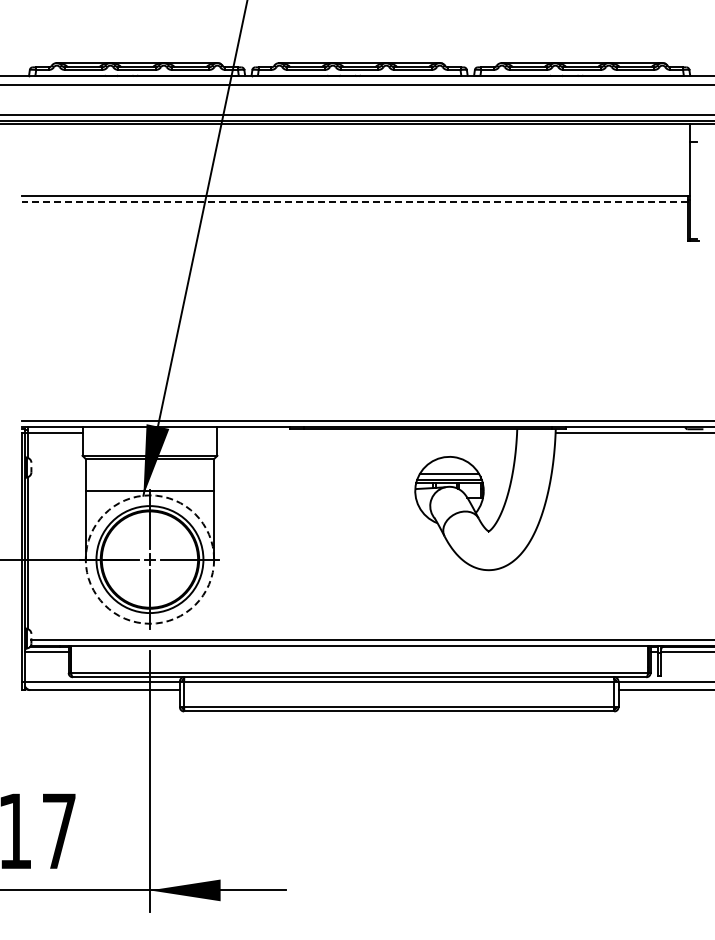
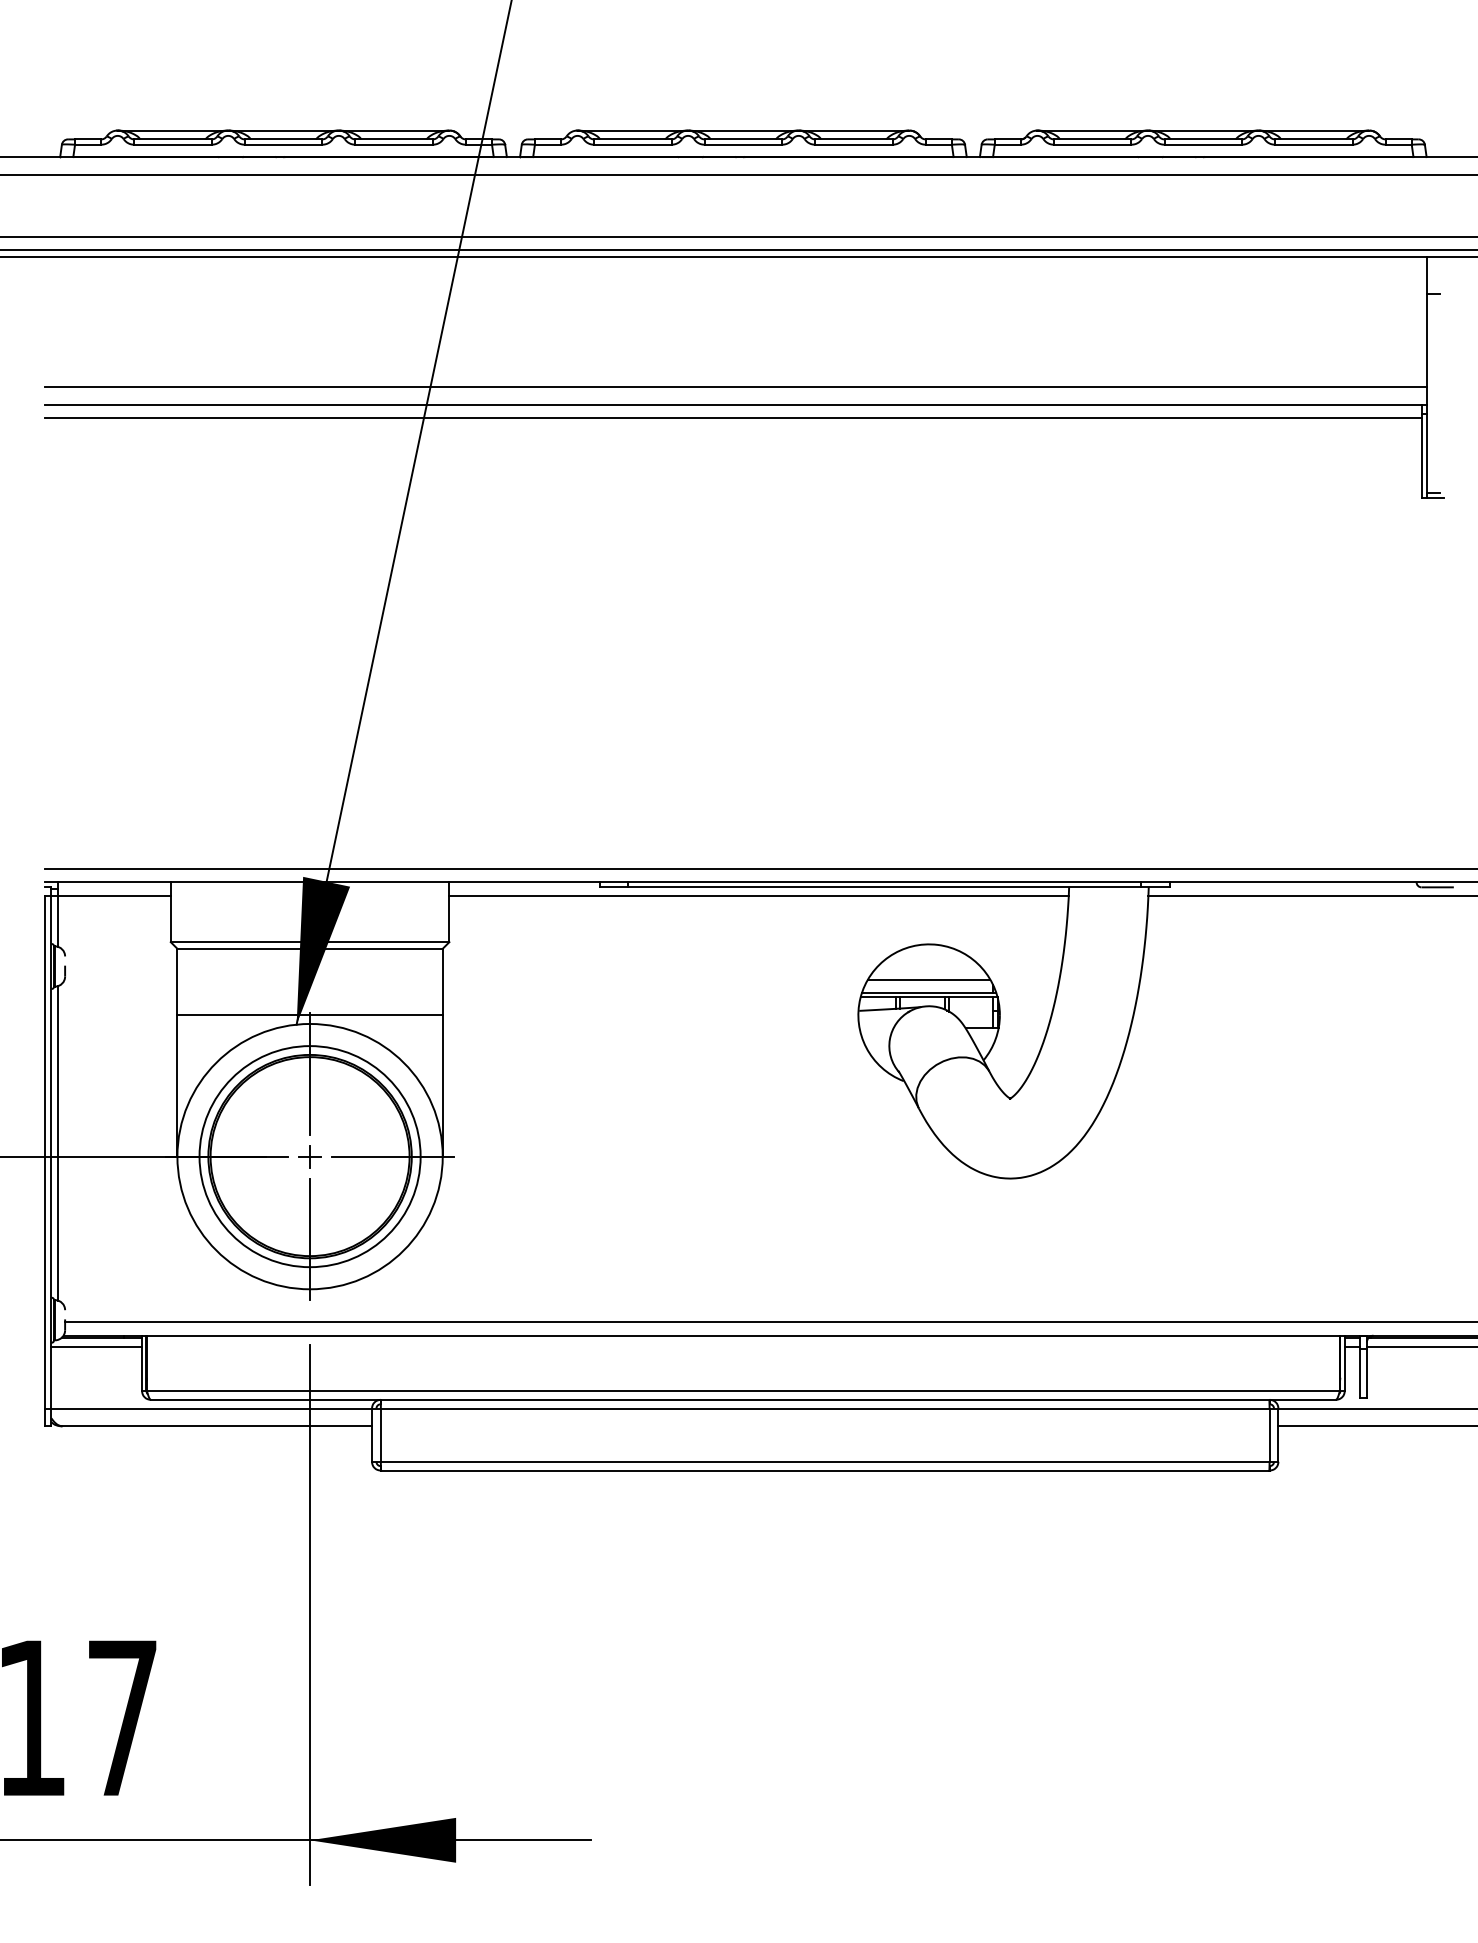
line: (355, 187) -> (734, 387), added
line: (354, 202) -> (732, 418), dashed -> solid
line: (367, 433) -> (759, 896), added
circle: (149, 559) -> (309, 1156), dashed -> solid

